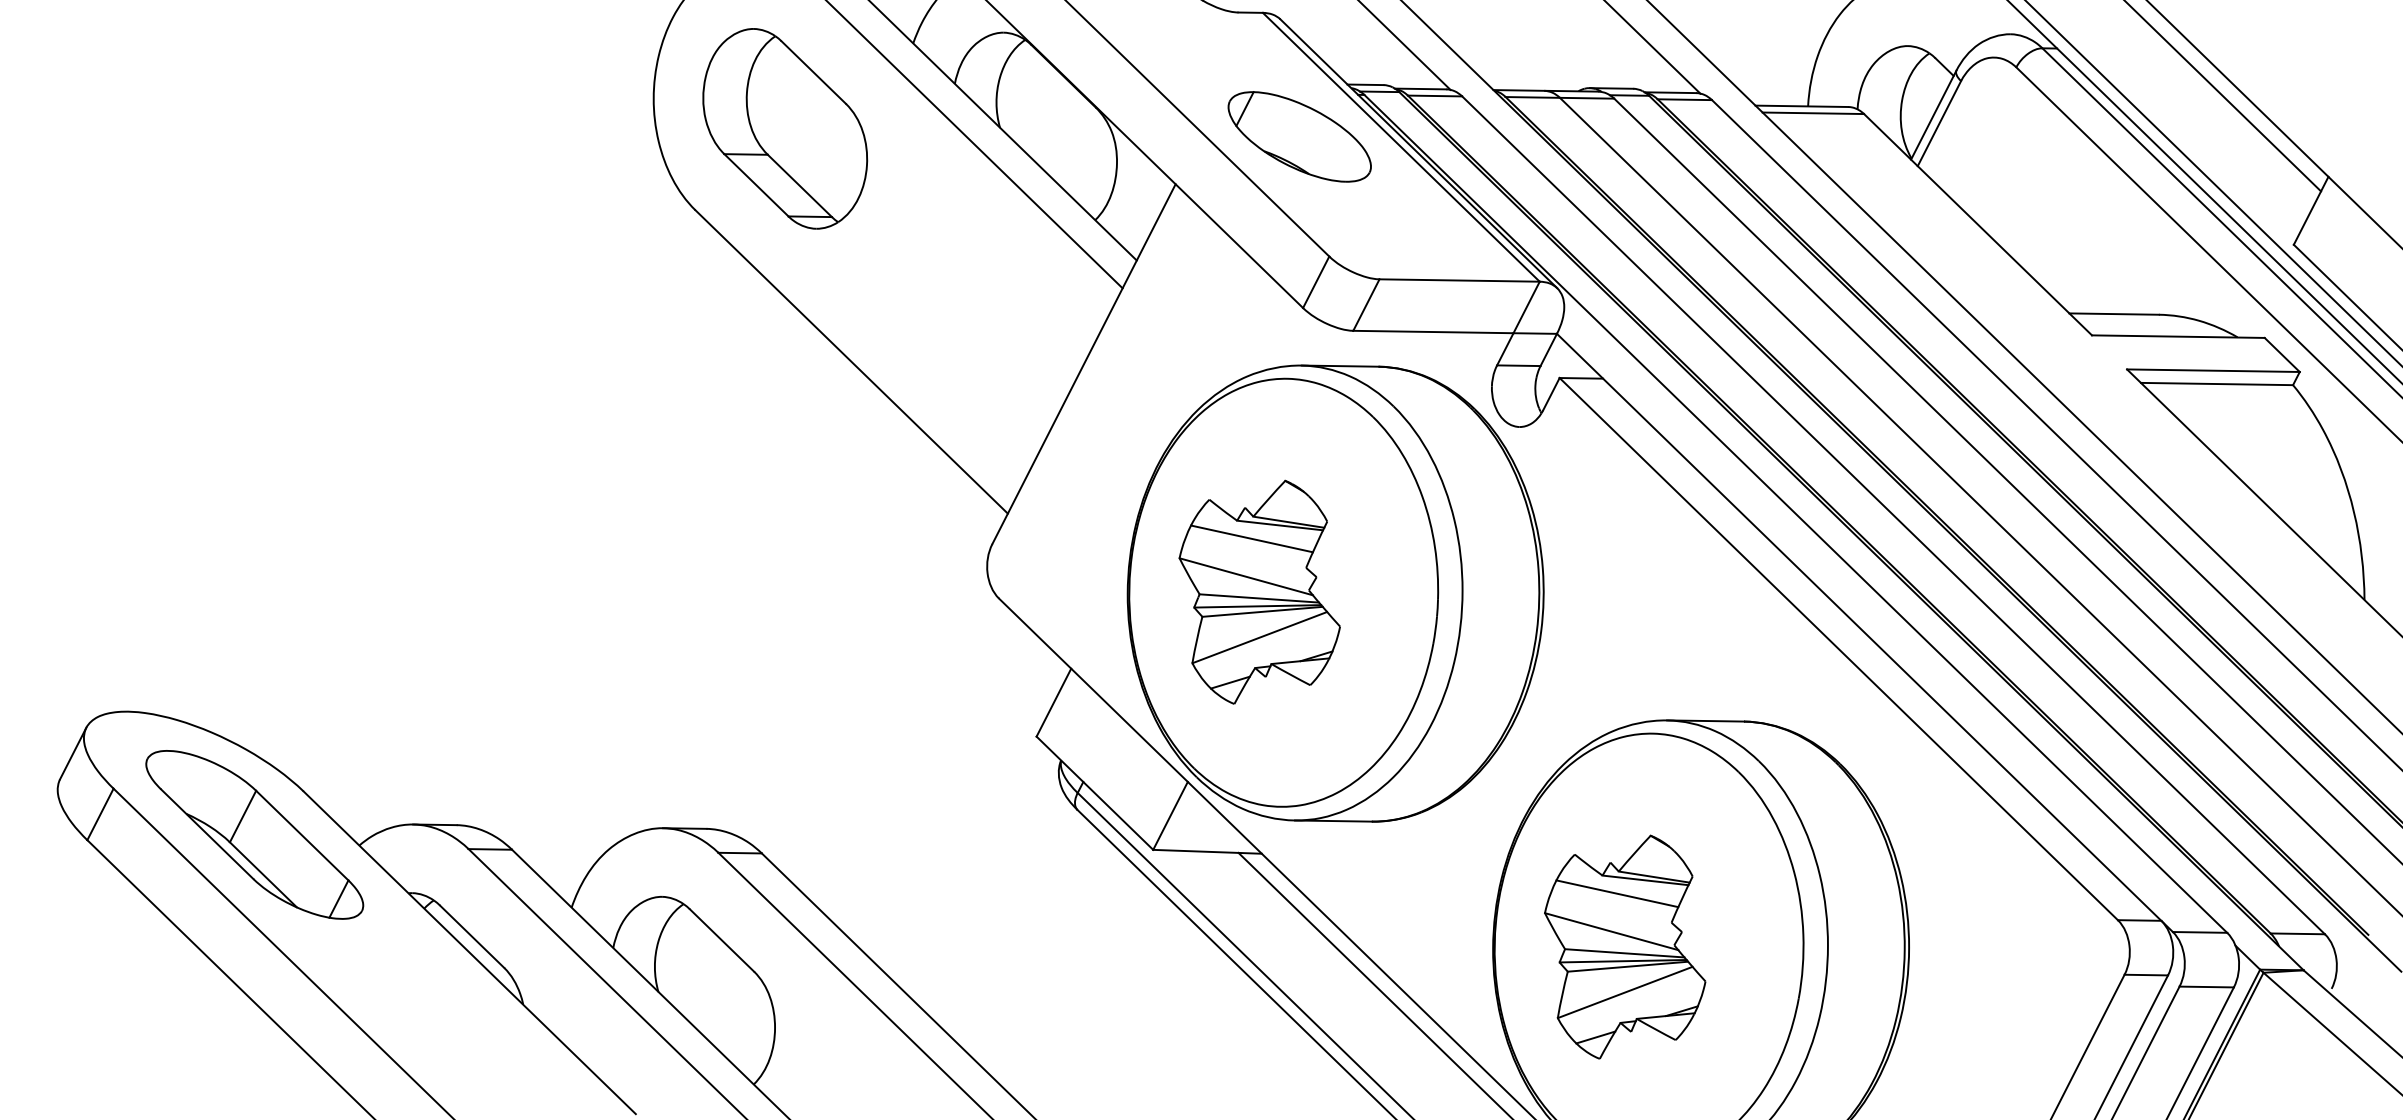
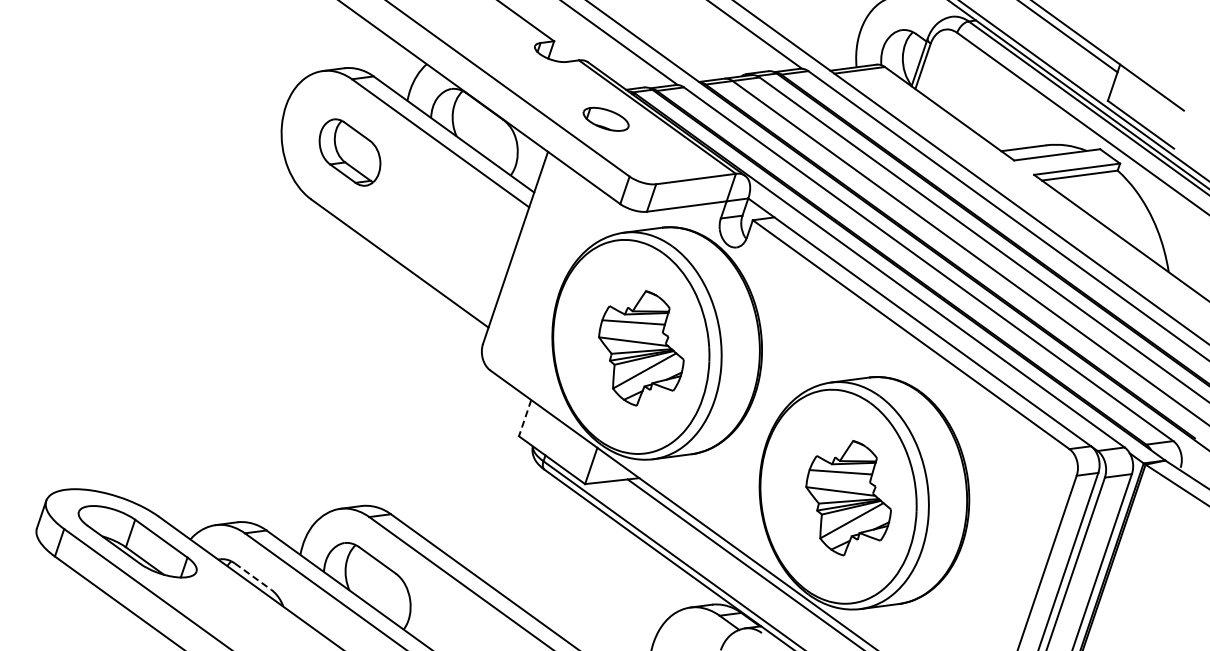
part: (784, 128) -> (349, 152), size x0.7
part: (1298, 137) -> (605, 119), size x0.6
part: (1259, 592) -> (641, 348), moved
line: (1052, 703) -> (524, 418), solid -> dashed
line: (472, 936) -> (253, 576), solid -> dashed
part: (1624, 947) -> (848, 498), moved

